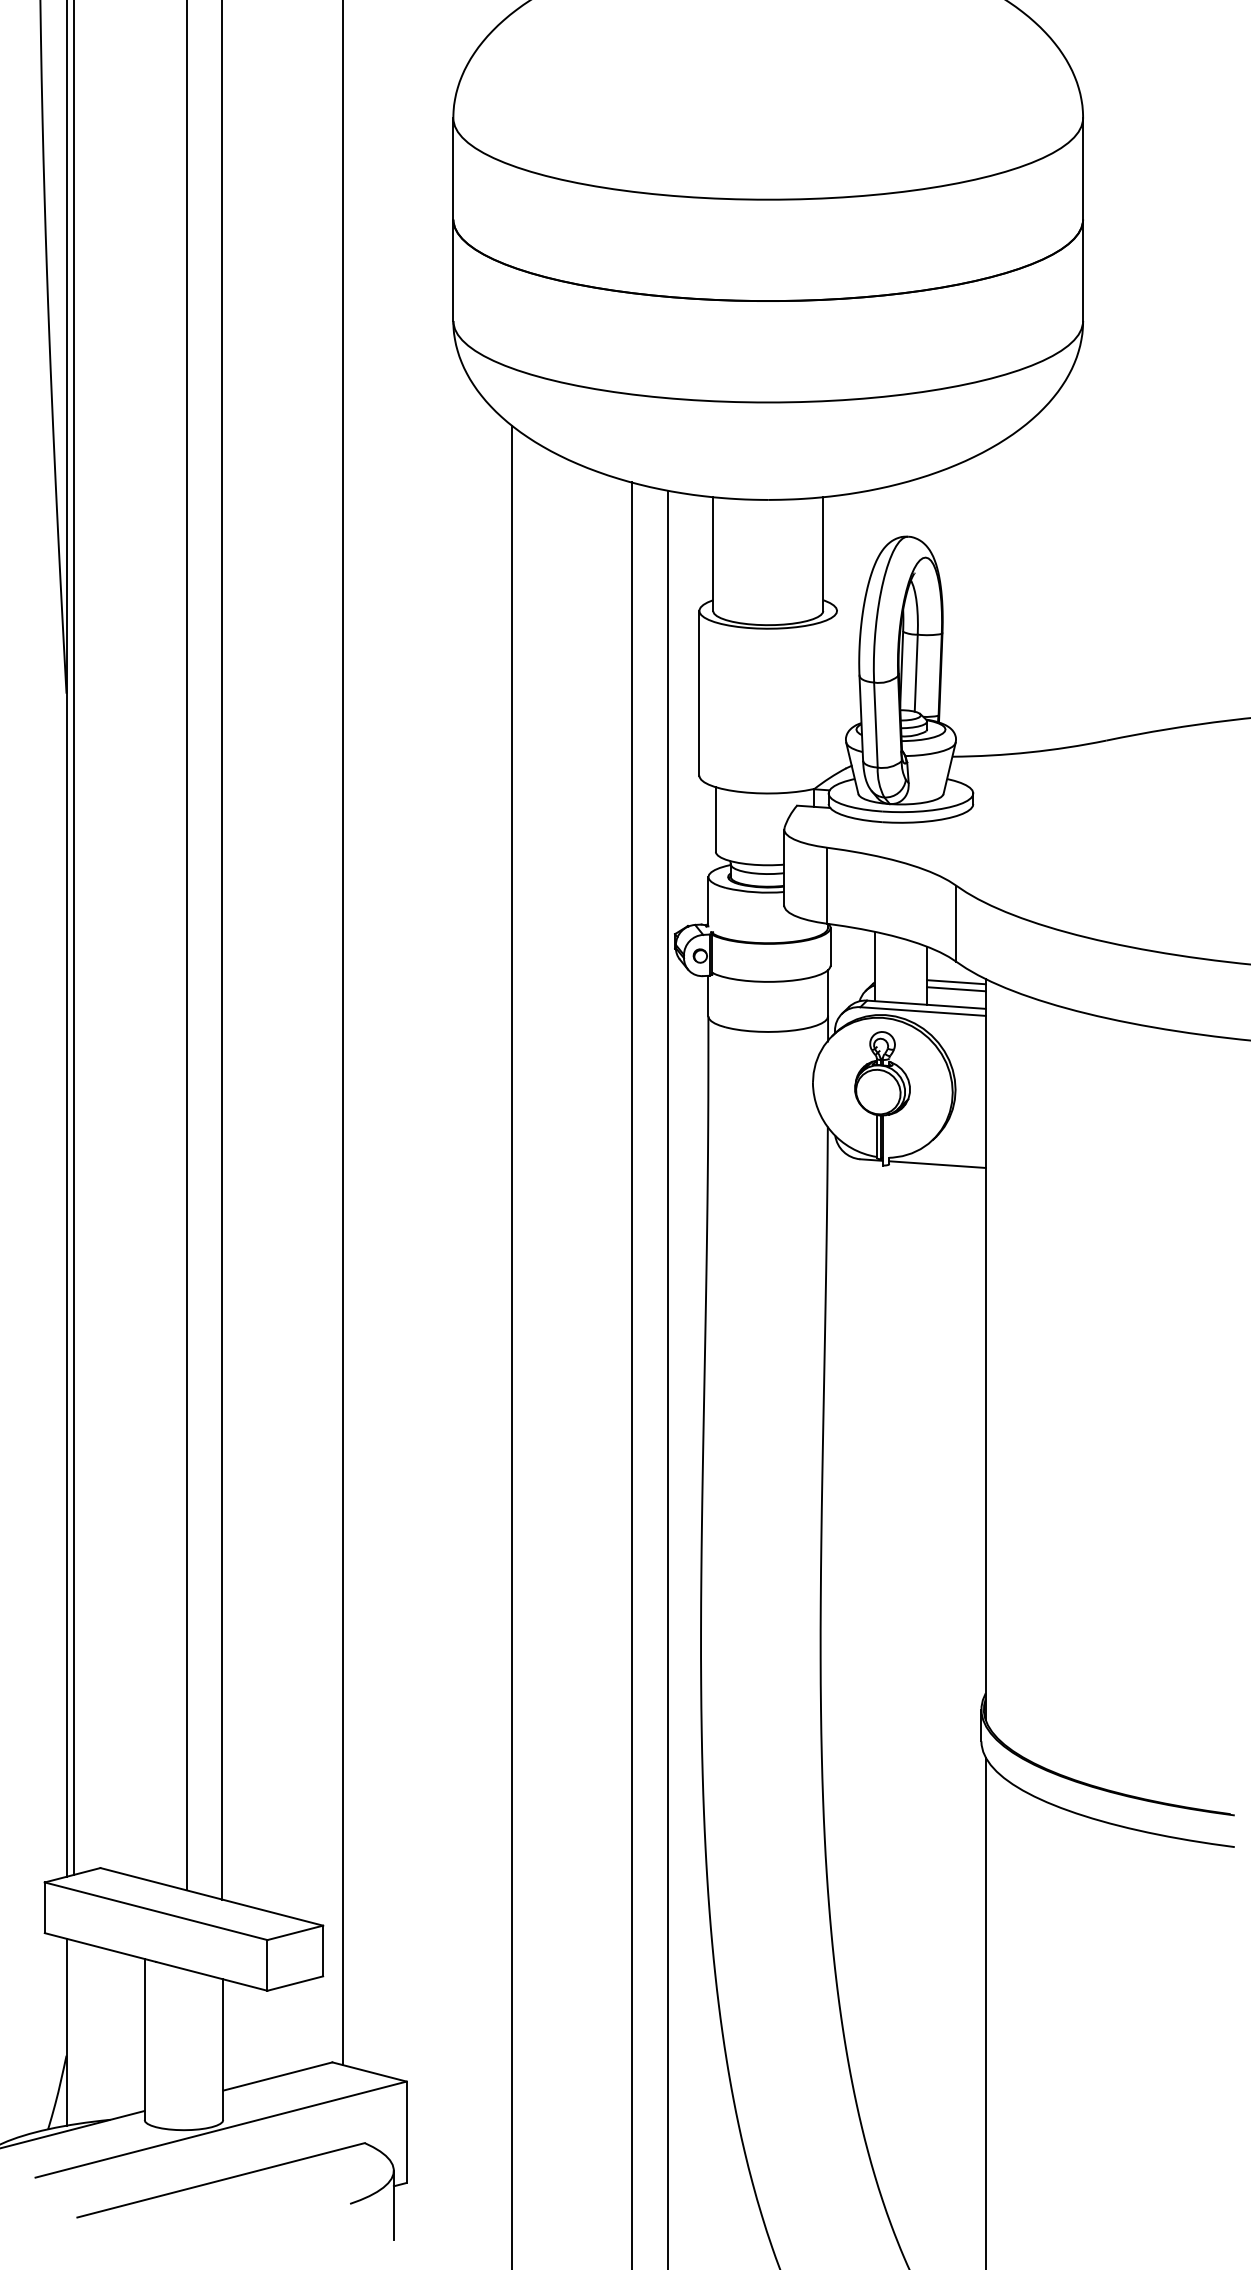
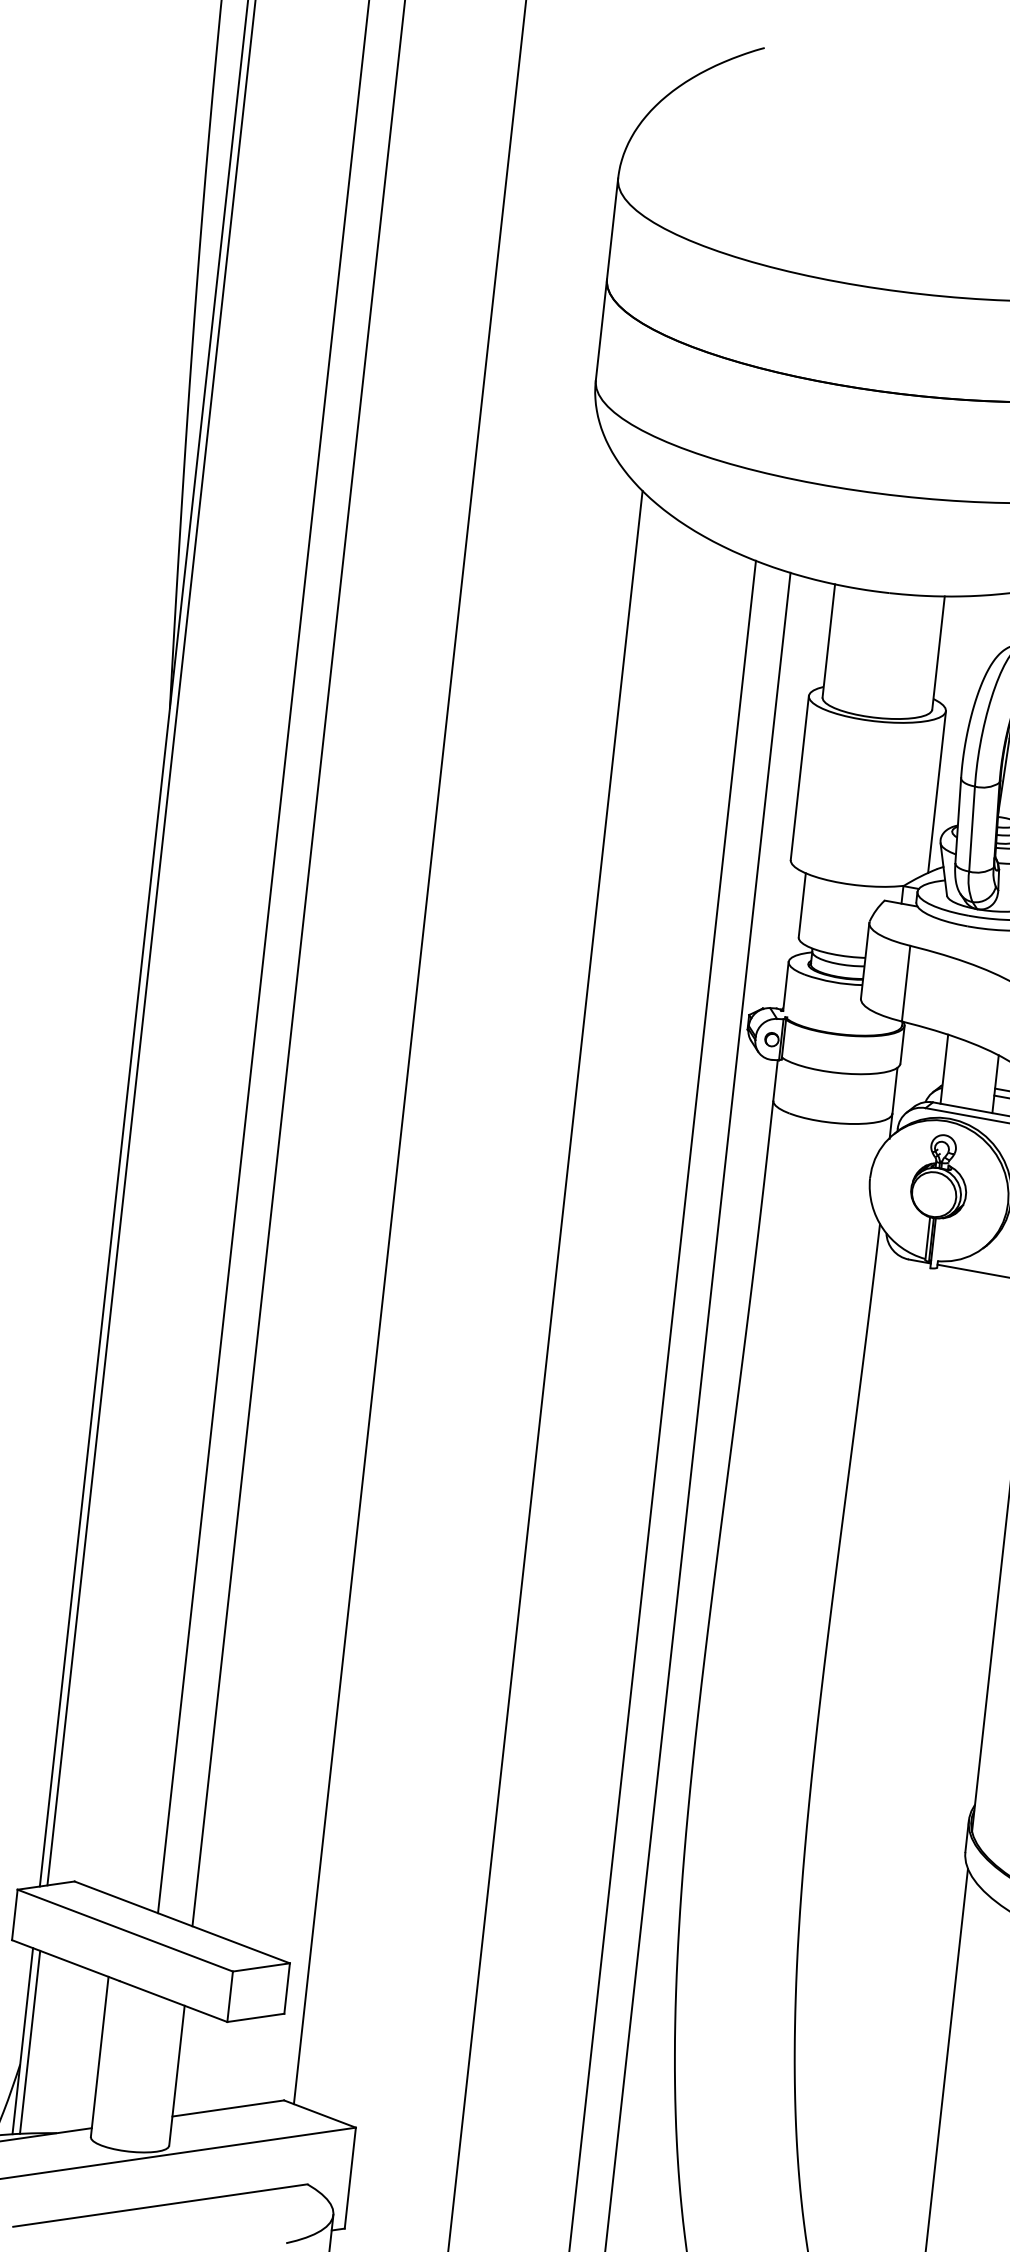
line: (837, 691) -> (937, 791), added
line: (73, 2032) -> (29, 2042), added

